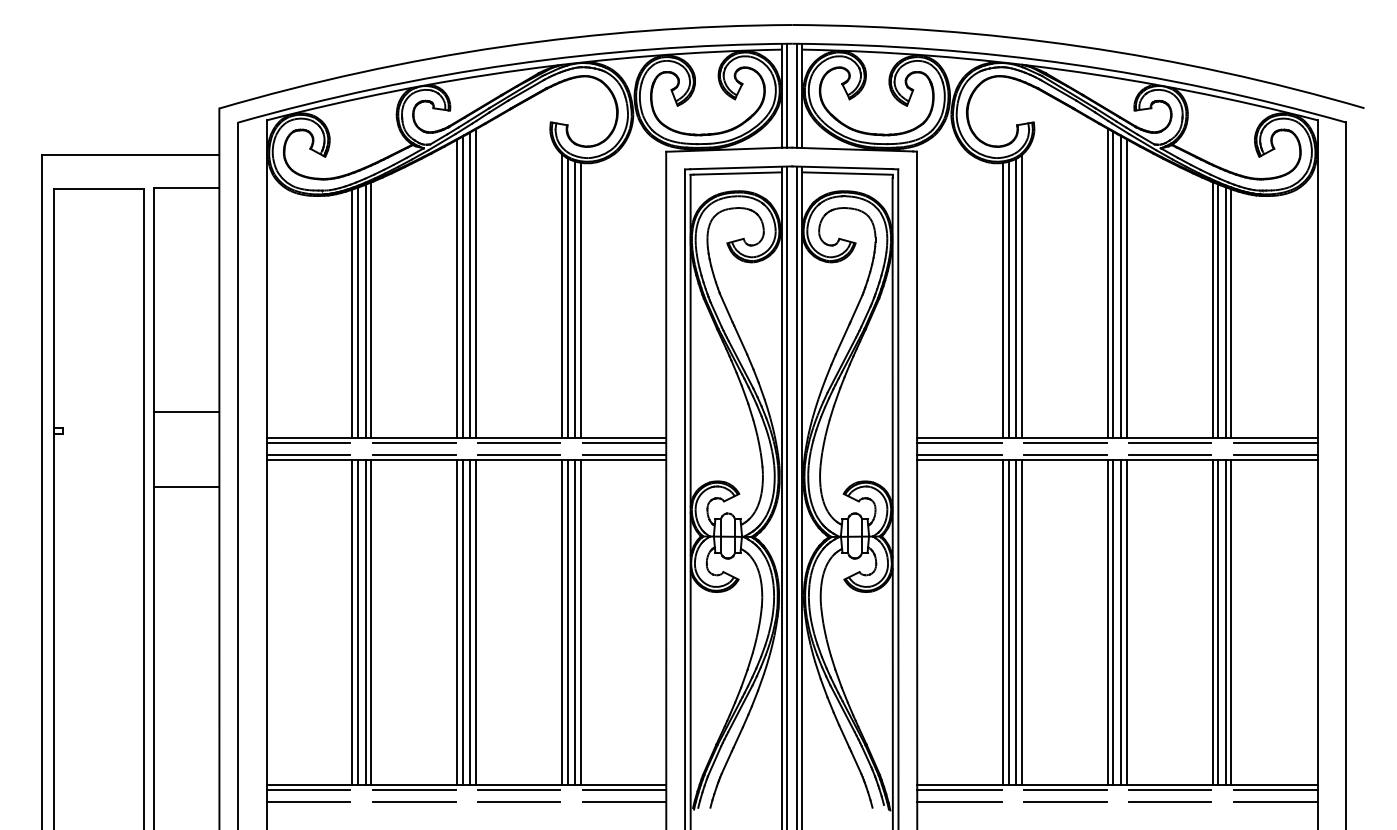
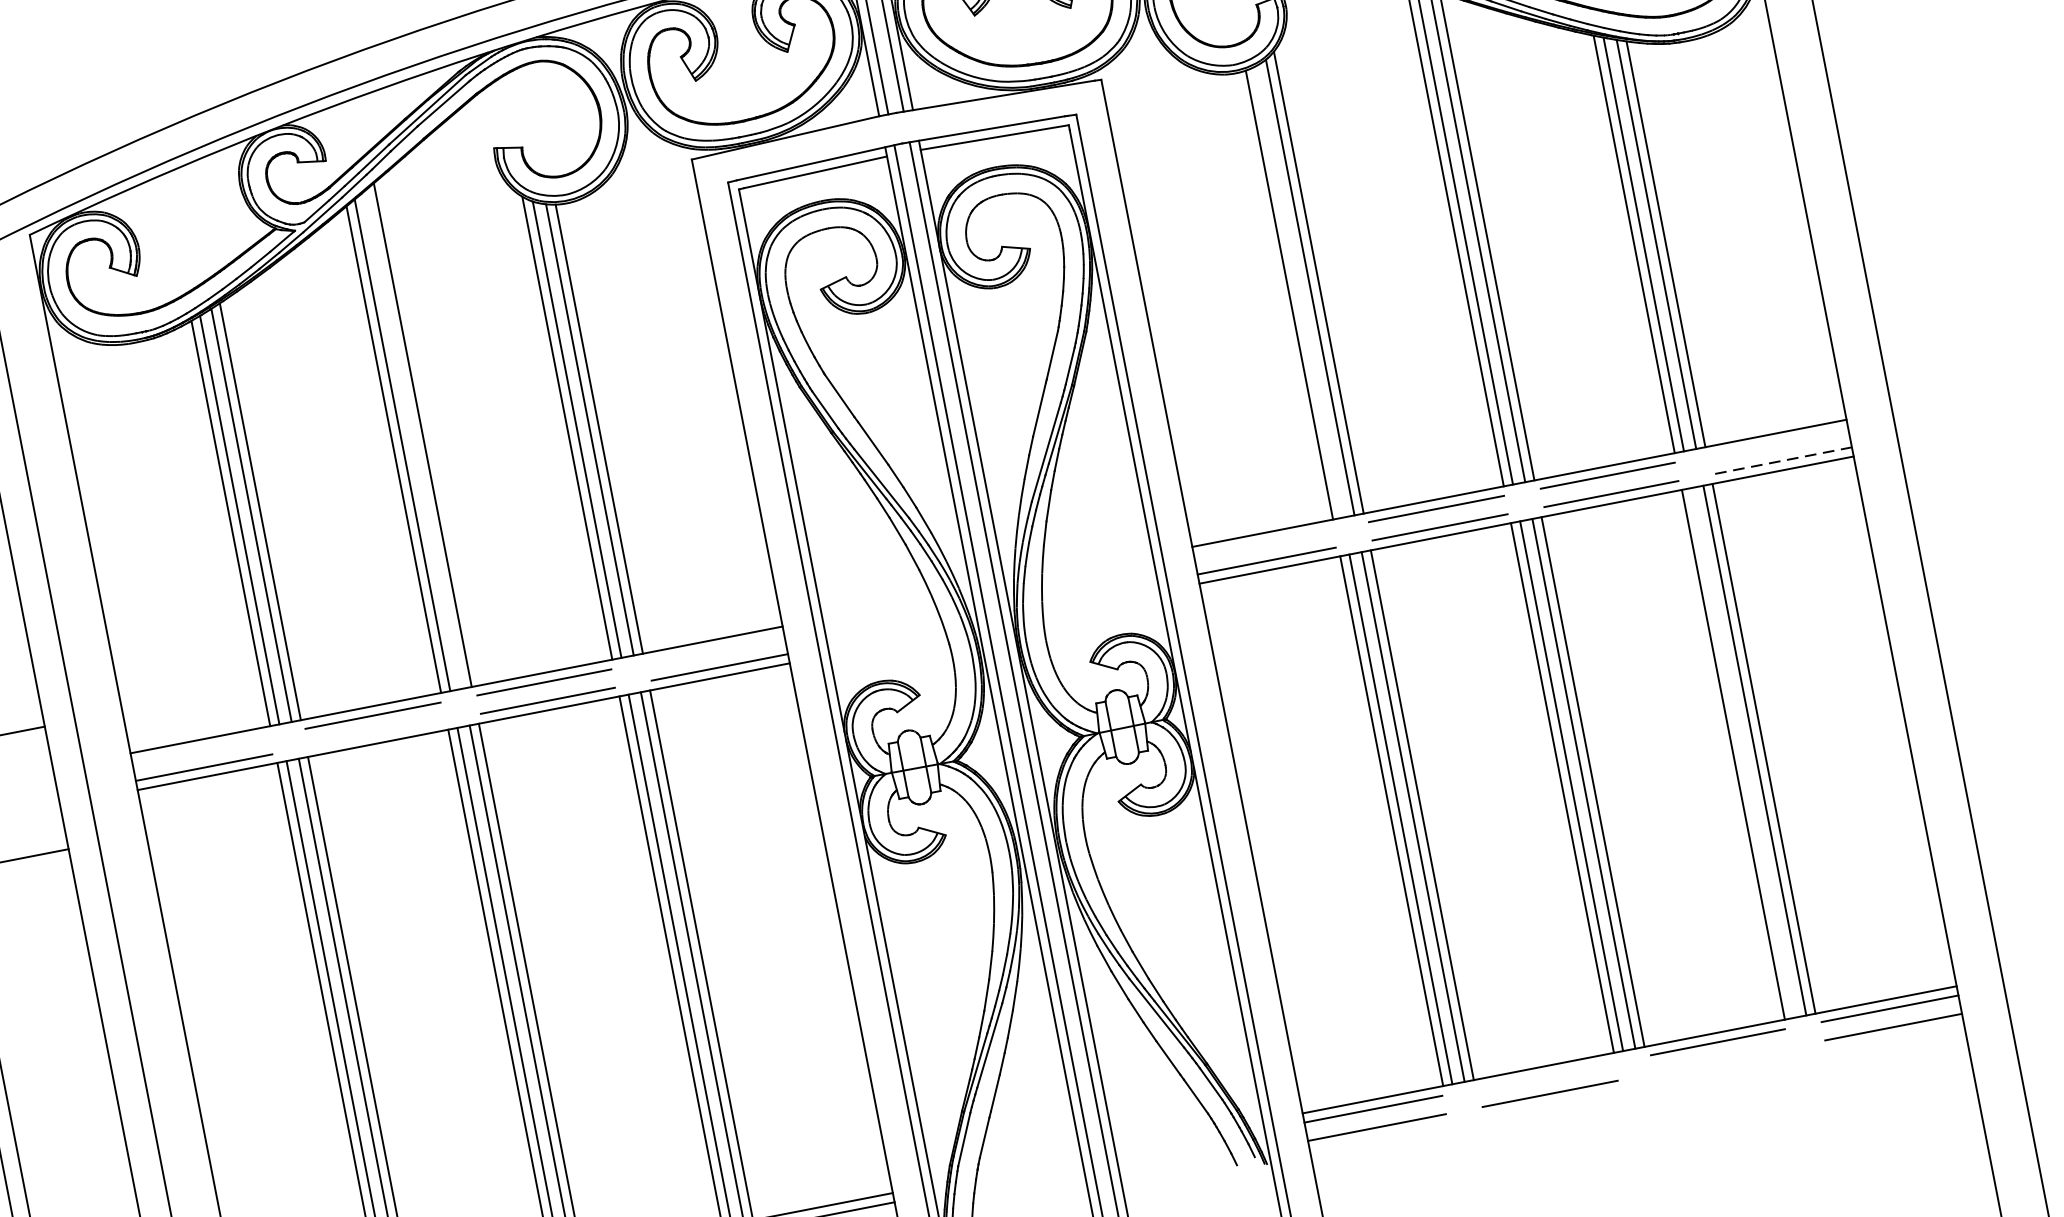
line: (470, 284) -> (414, 438), removed
line: (1008, 299) -> (1297, 292), removed
line: (308, 443) -> (200, 749), removed
line: (624, 443) -> (716, 649), removed
line: (959, 443) -> (1263, 542), removed
line: (1275, 443) -> (1779, 442), removed
line: (413, 454) -> (375, 734), removed
line: (1275, 454) -> (1782, 460), solid -> dashed
line: (1218, 622) -> (1743, 752), removed
line: (1065, 790) -> (1546, 1075), removed
line: (1169, 801) -> (1719, 1060), removed

